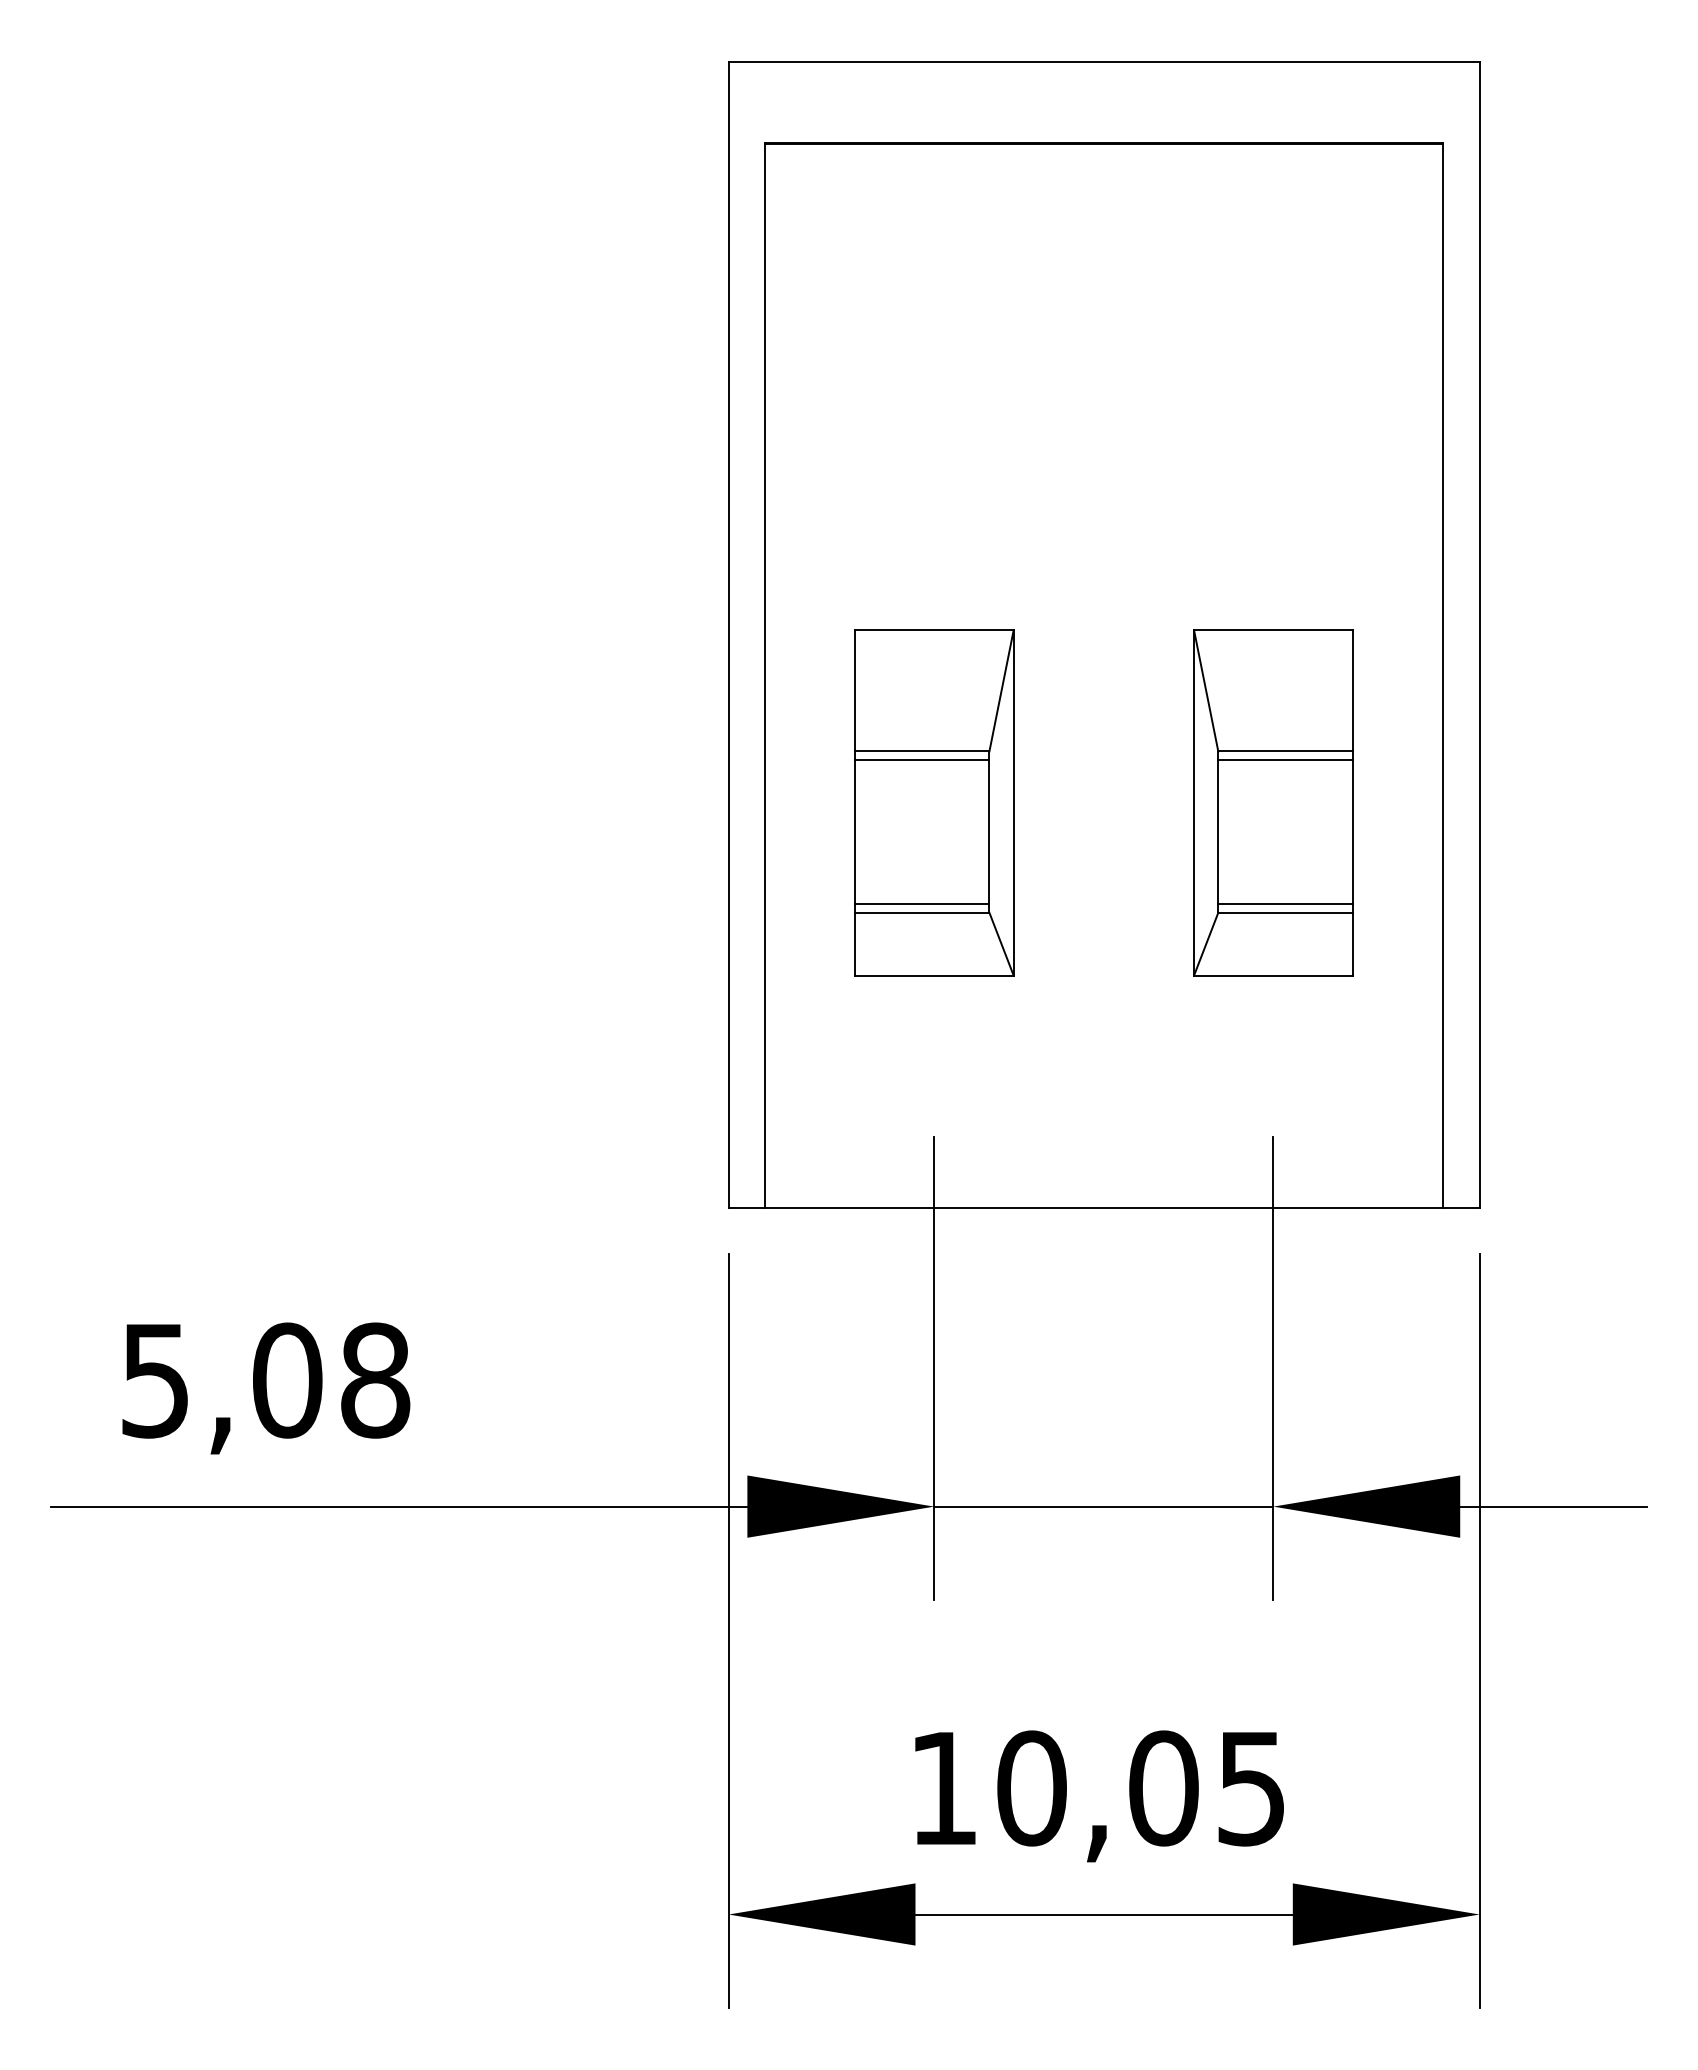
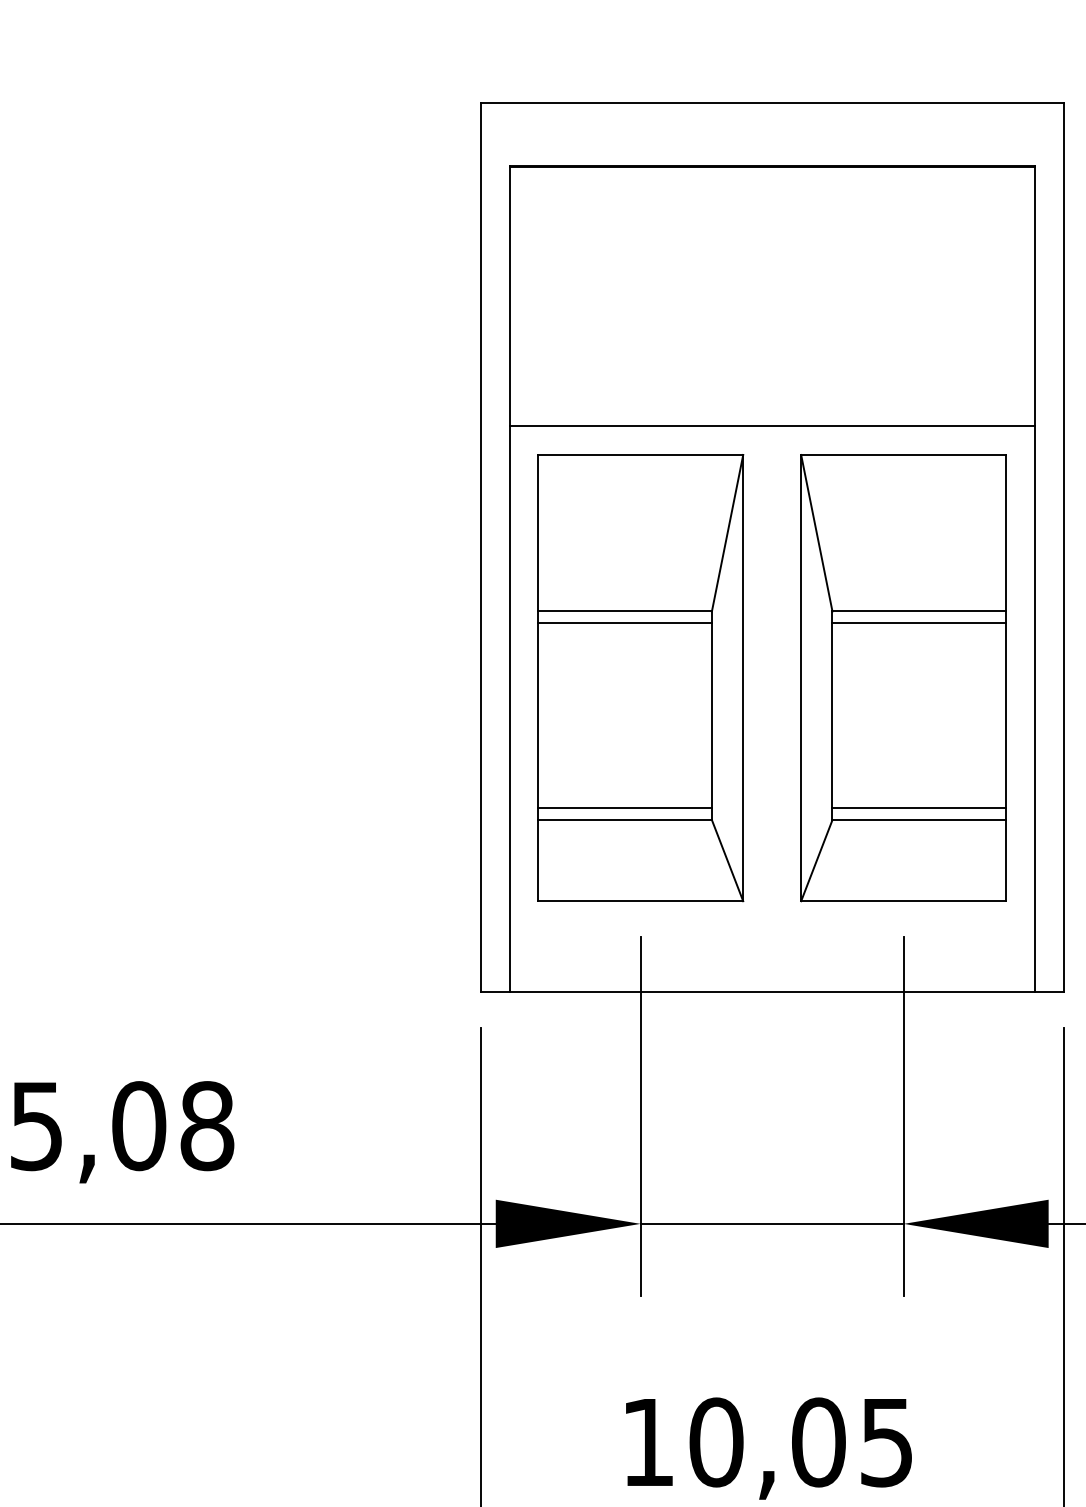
line: (1104, 477) -> (772, 425), added
part: (934, 802) -> (640, 677), size x1.67
part: (1273, 802) -> (903, 677), size x1.67

